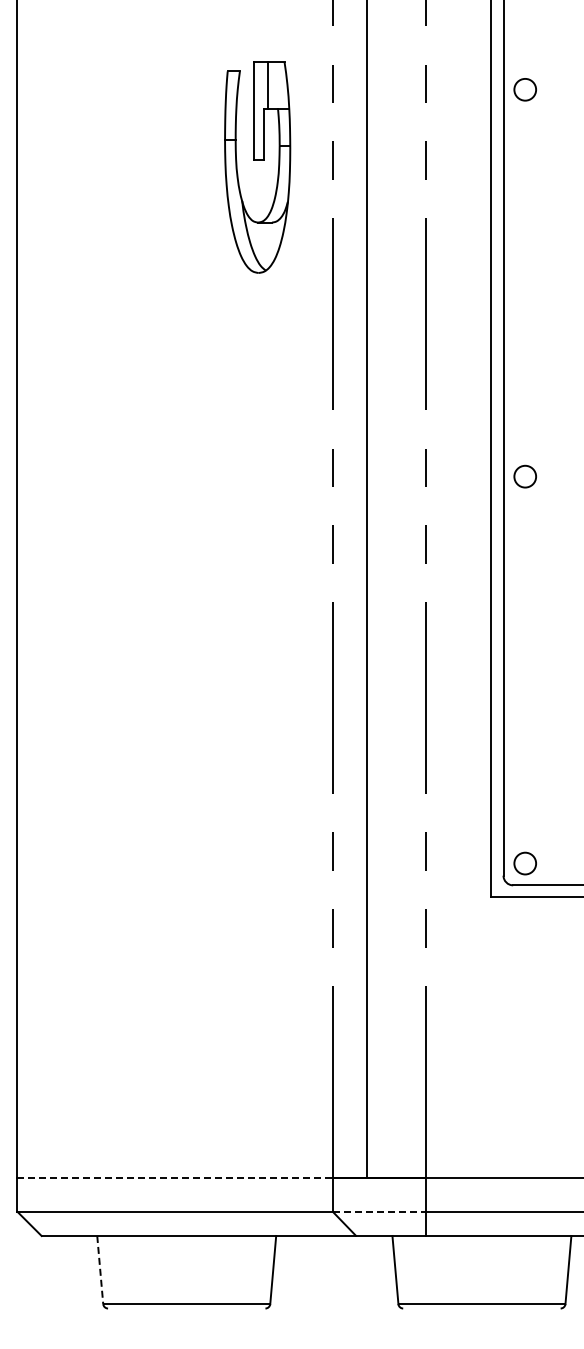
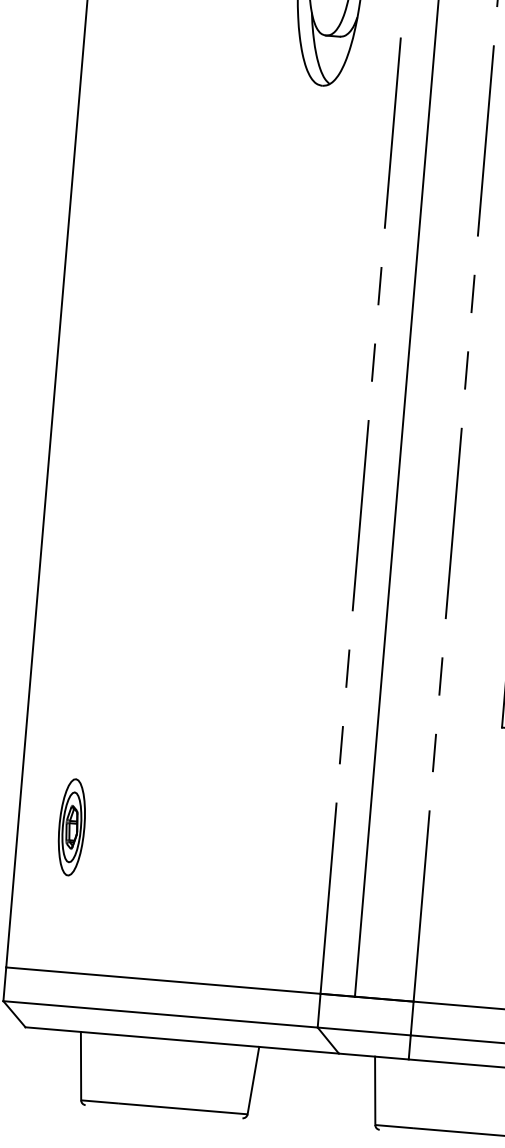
part: (70, 1032) -> (71, 826), added
line: (175, 1177) -> (163, 980), dashed -> solid
line: (379, 1211) -> (364, 1031), dashed -> solid
line: (100, 1270) -> (81, 1066), dashed -> solid

